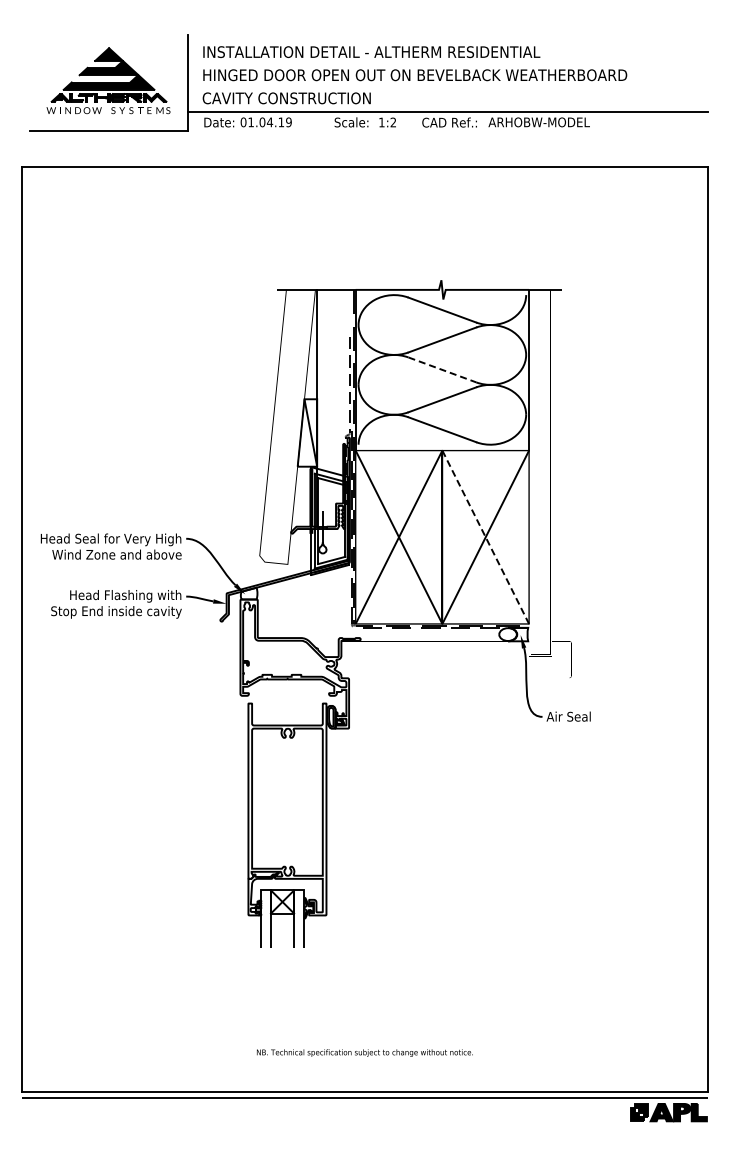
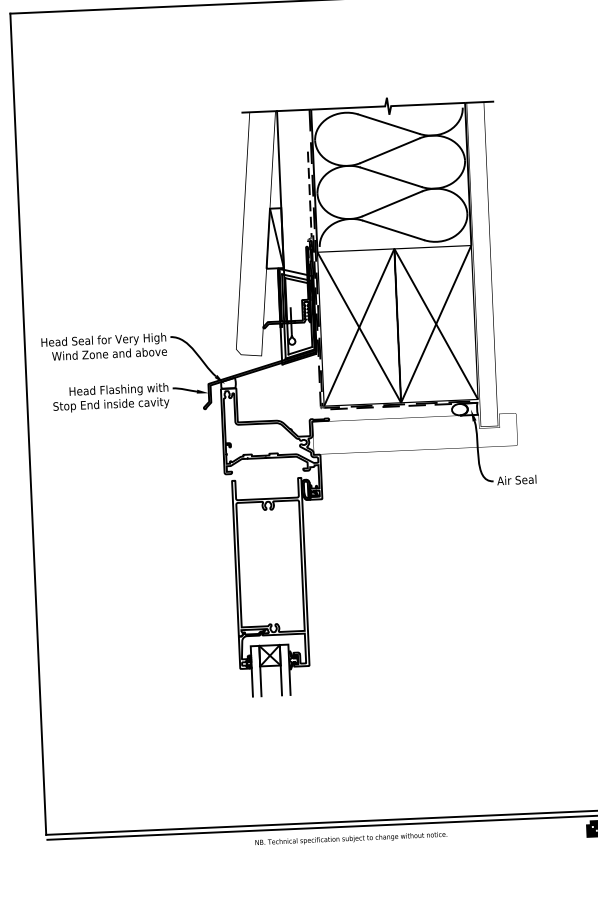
line: (442, 370) -> (391, 177), dashed -> solid
line: (485, 537) -> (436, 324), dashed -> solid
text: (364, 1052) -> (350, 838), moved

